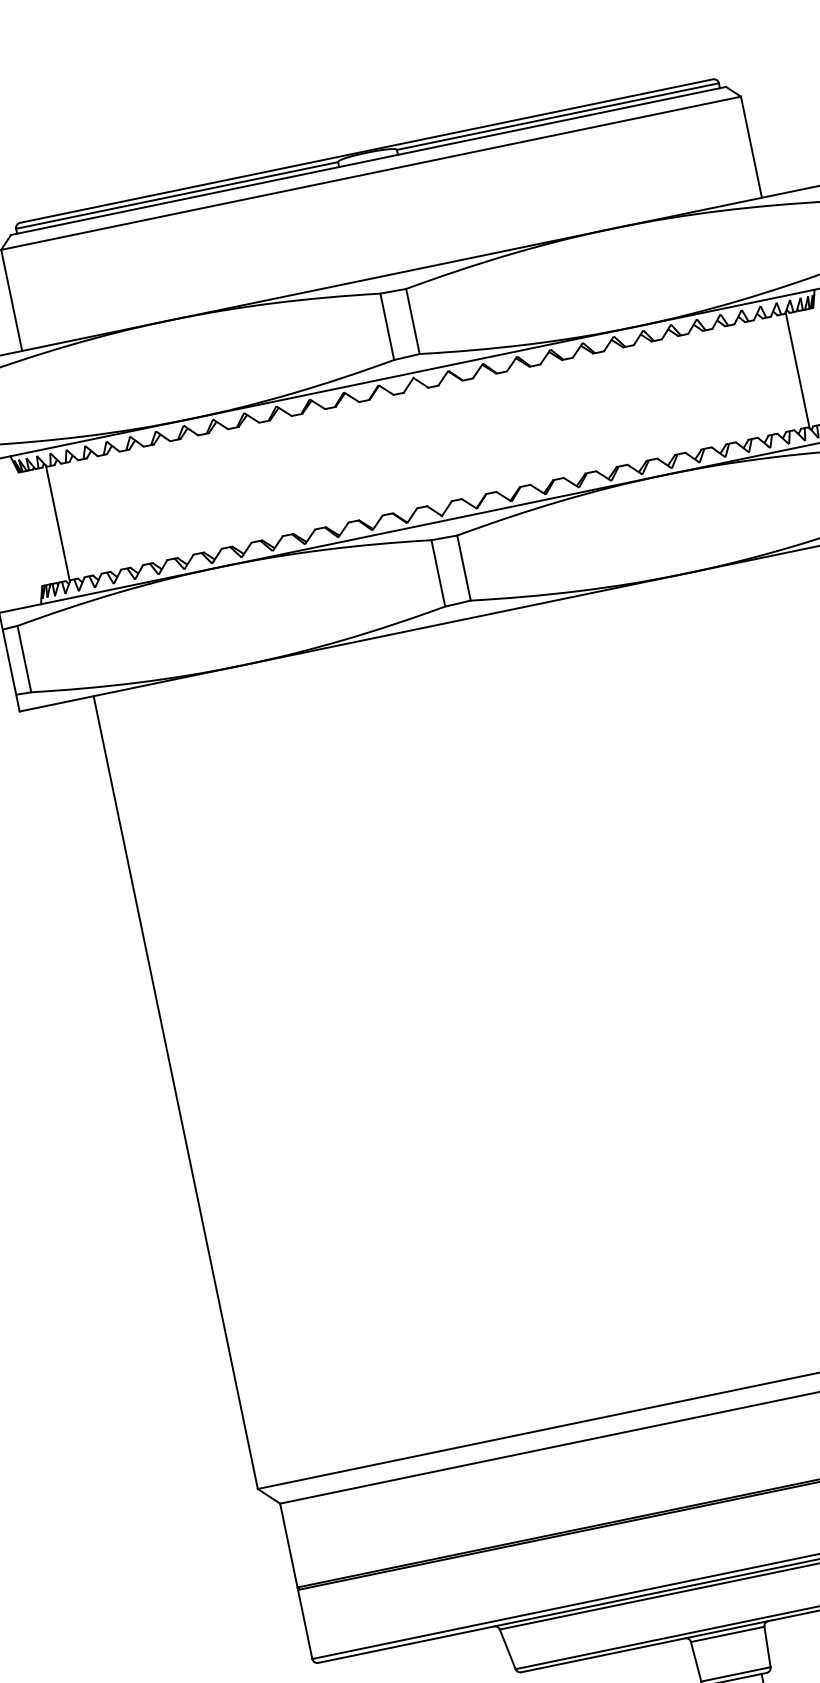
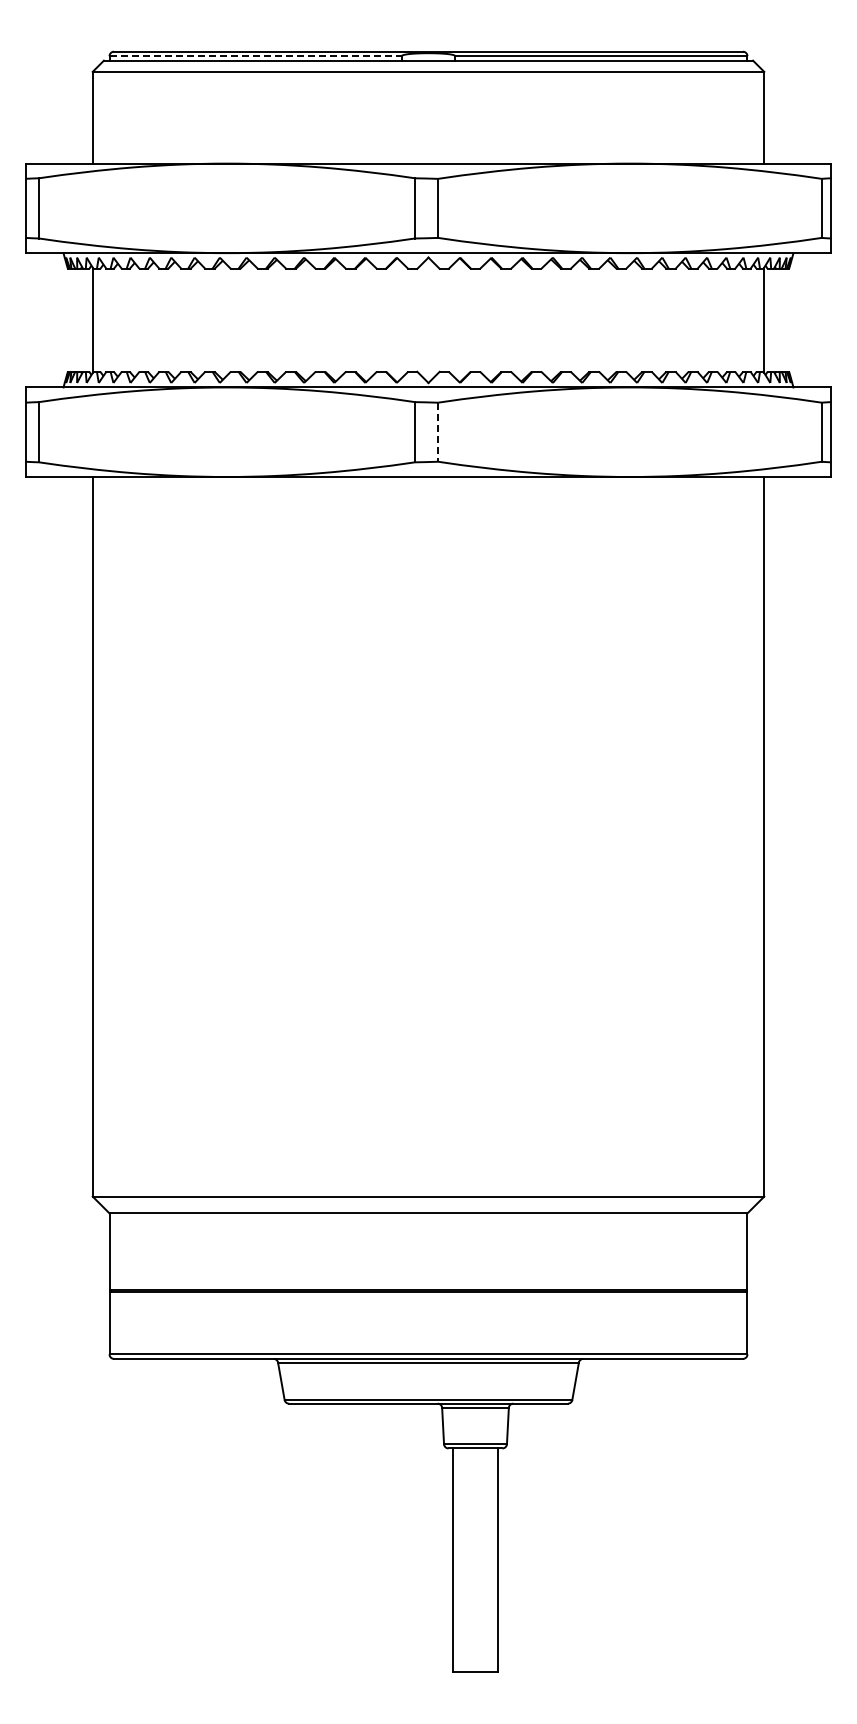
line: (178, 195) -> (256, 56), solid -> dashed
line: (464, 568) -> (438, 432), solid -> dashed

